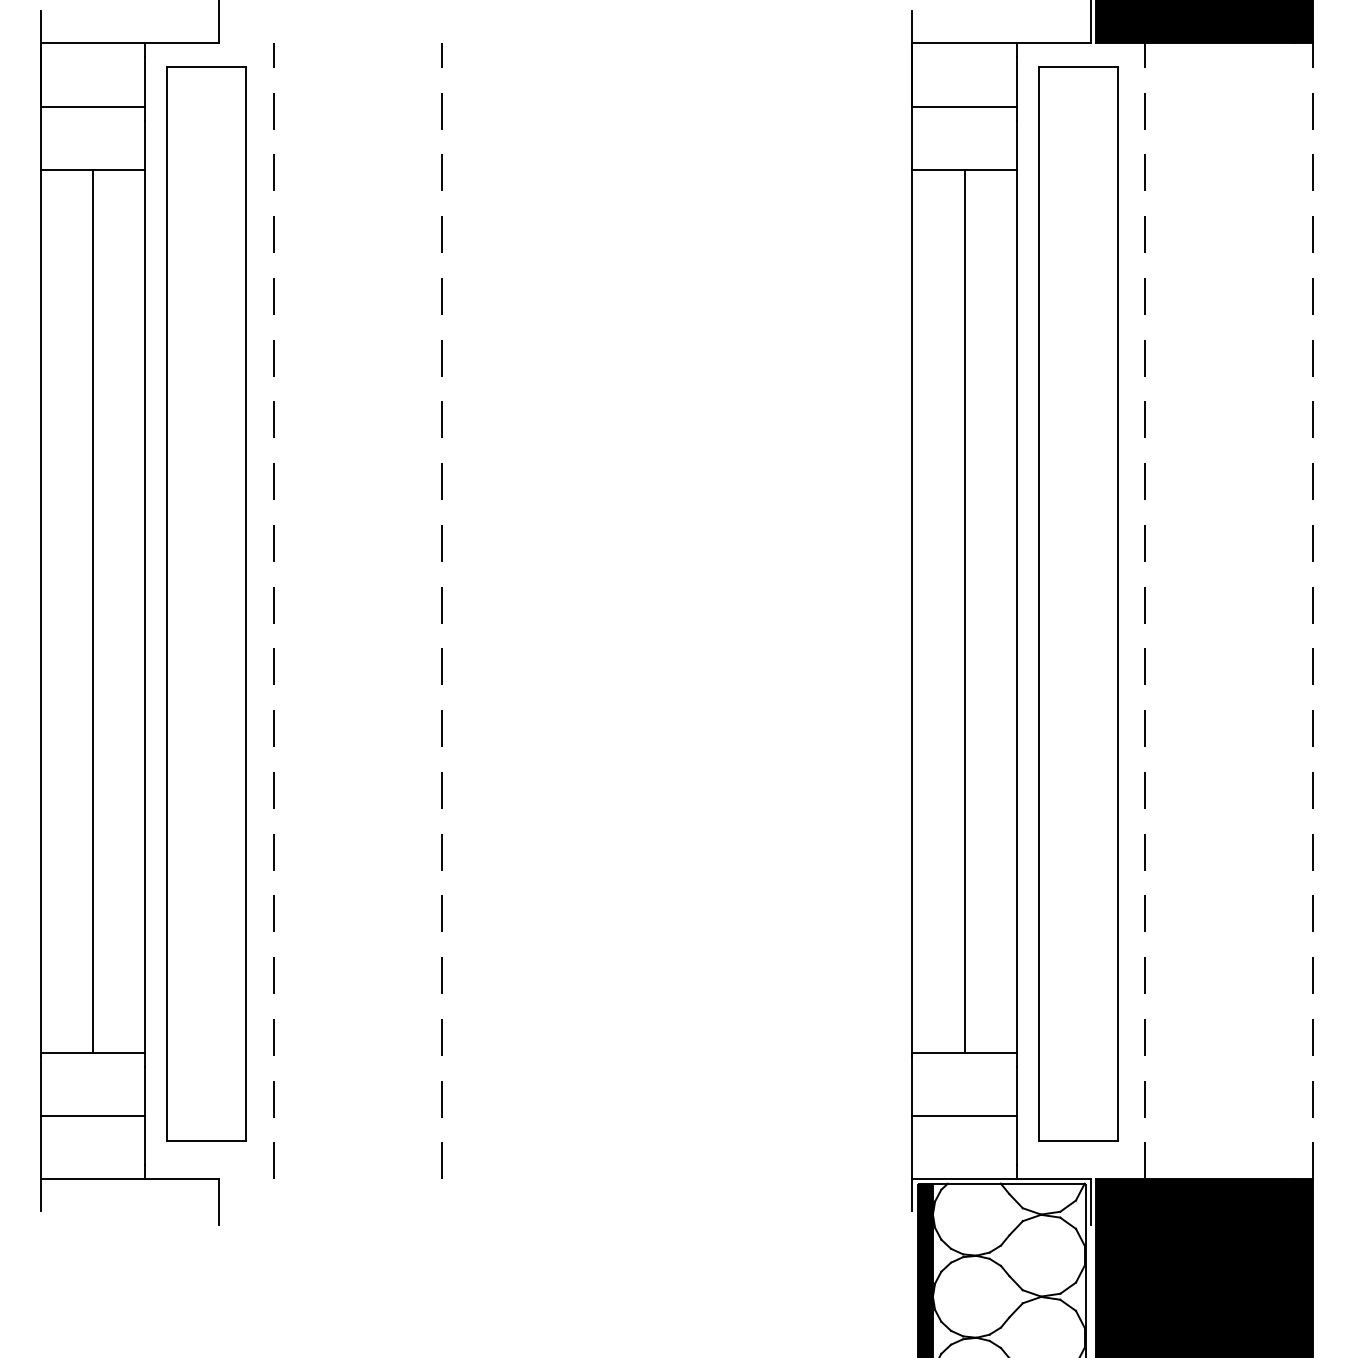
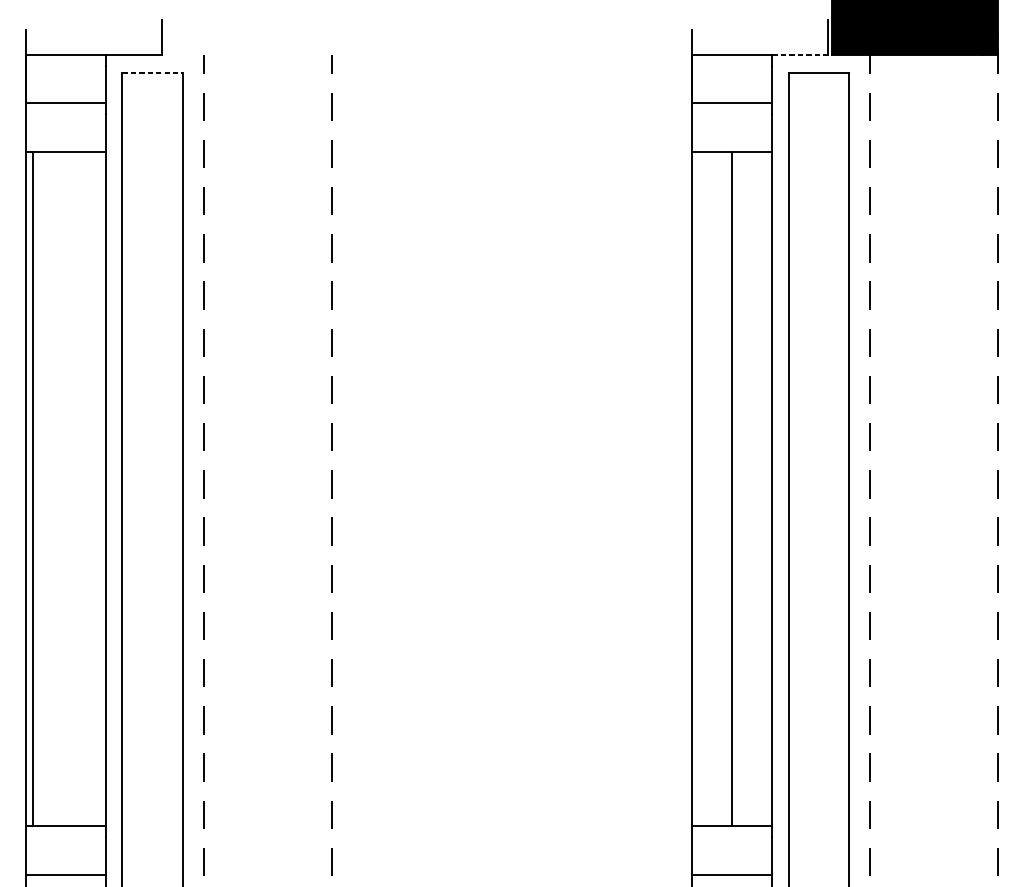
line: (1053, 43) -> (799, 55), solid -> dashed
line: (206, 67) -> (152, 73), solid -> dashed
line: (93, 611) -> (33, 489), moved

